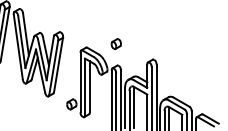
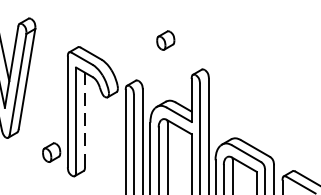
part: (115, 44) -> (164, 41), moved
line: (89, 86) -> (84, 119), solid -> dashed

